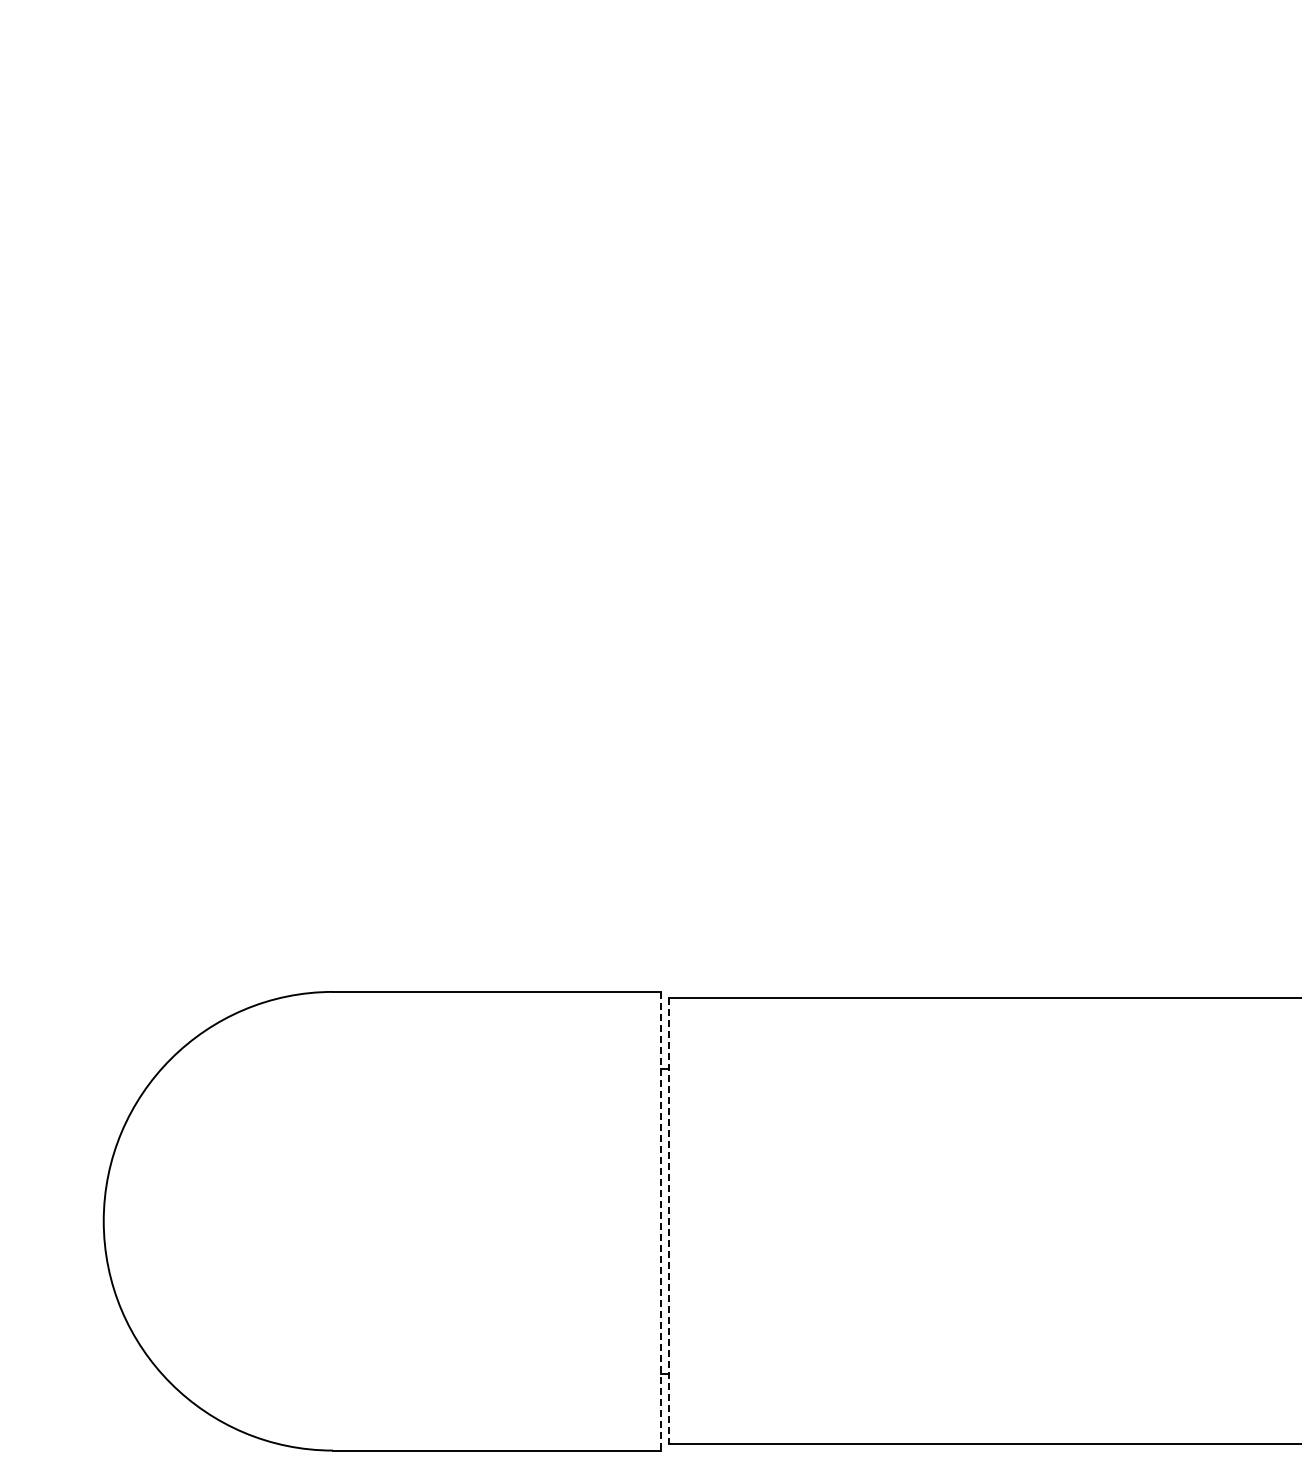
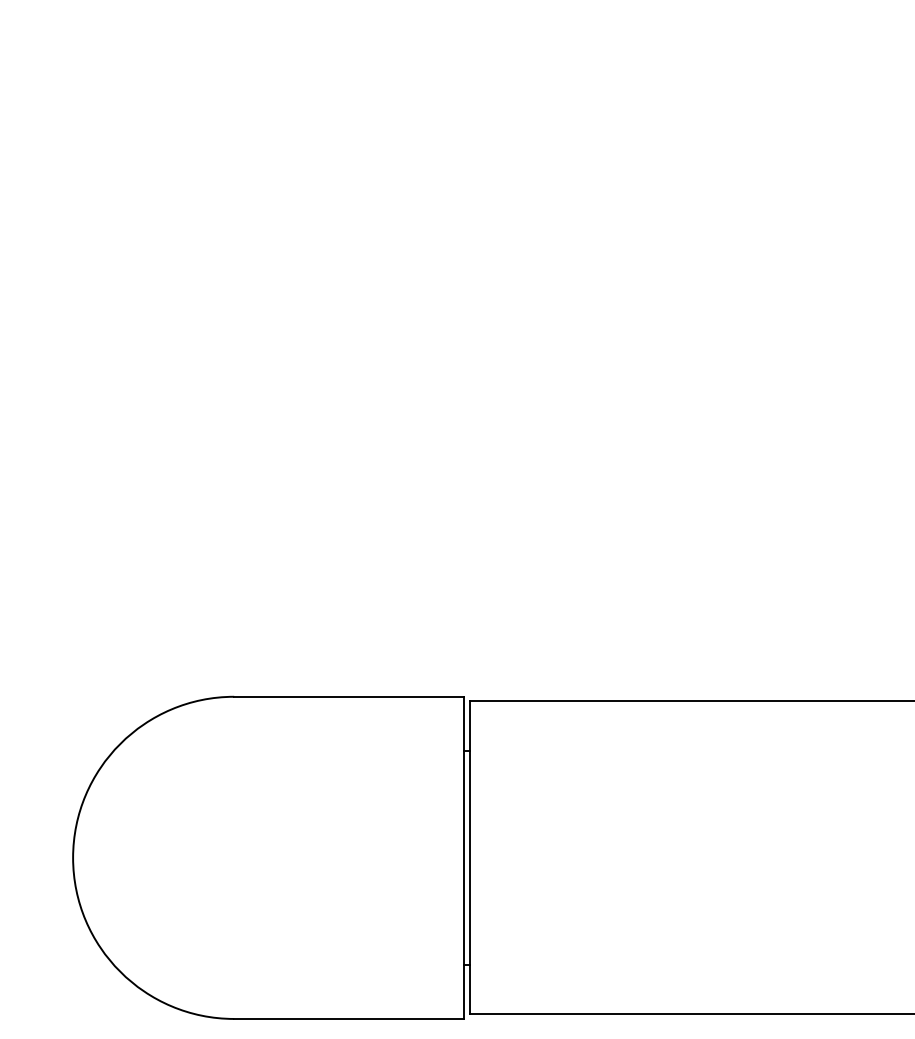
line: (660, 1221) -> (464, 858), dashed -> solid
line: (668, 1221) -> (469, 858), dashed -> solid

